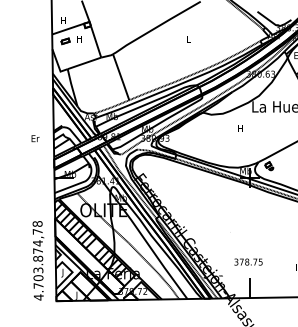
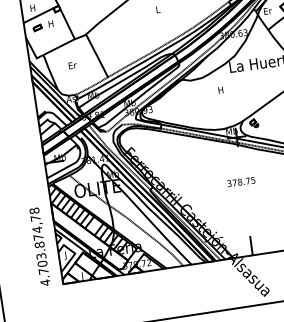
text: (35, 138) -> (72, 65), moved
text: (248, 261) -> (241, 181), moved

